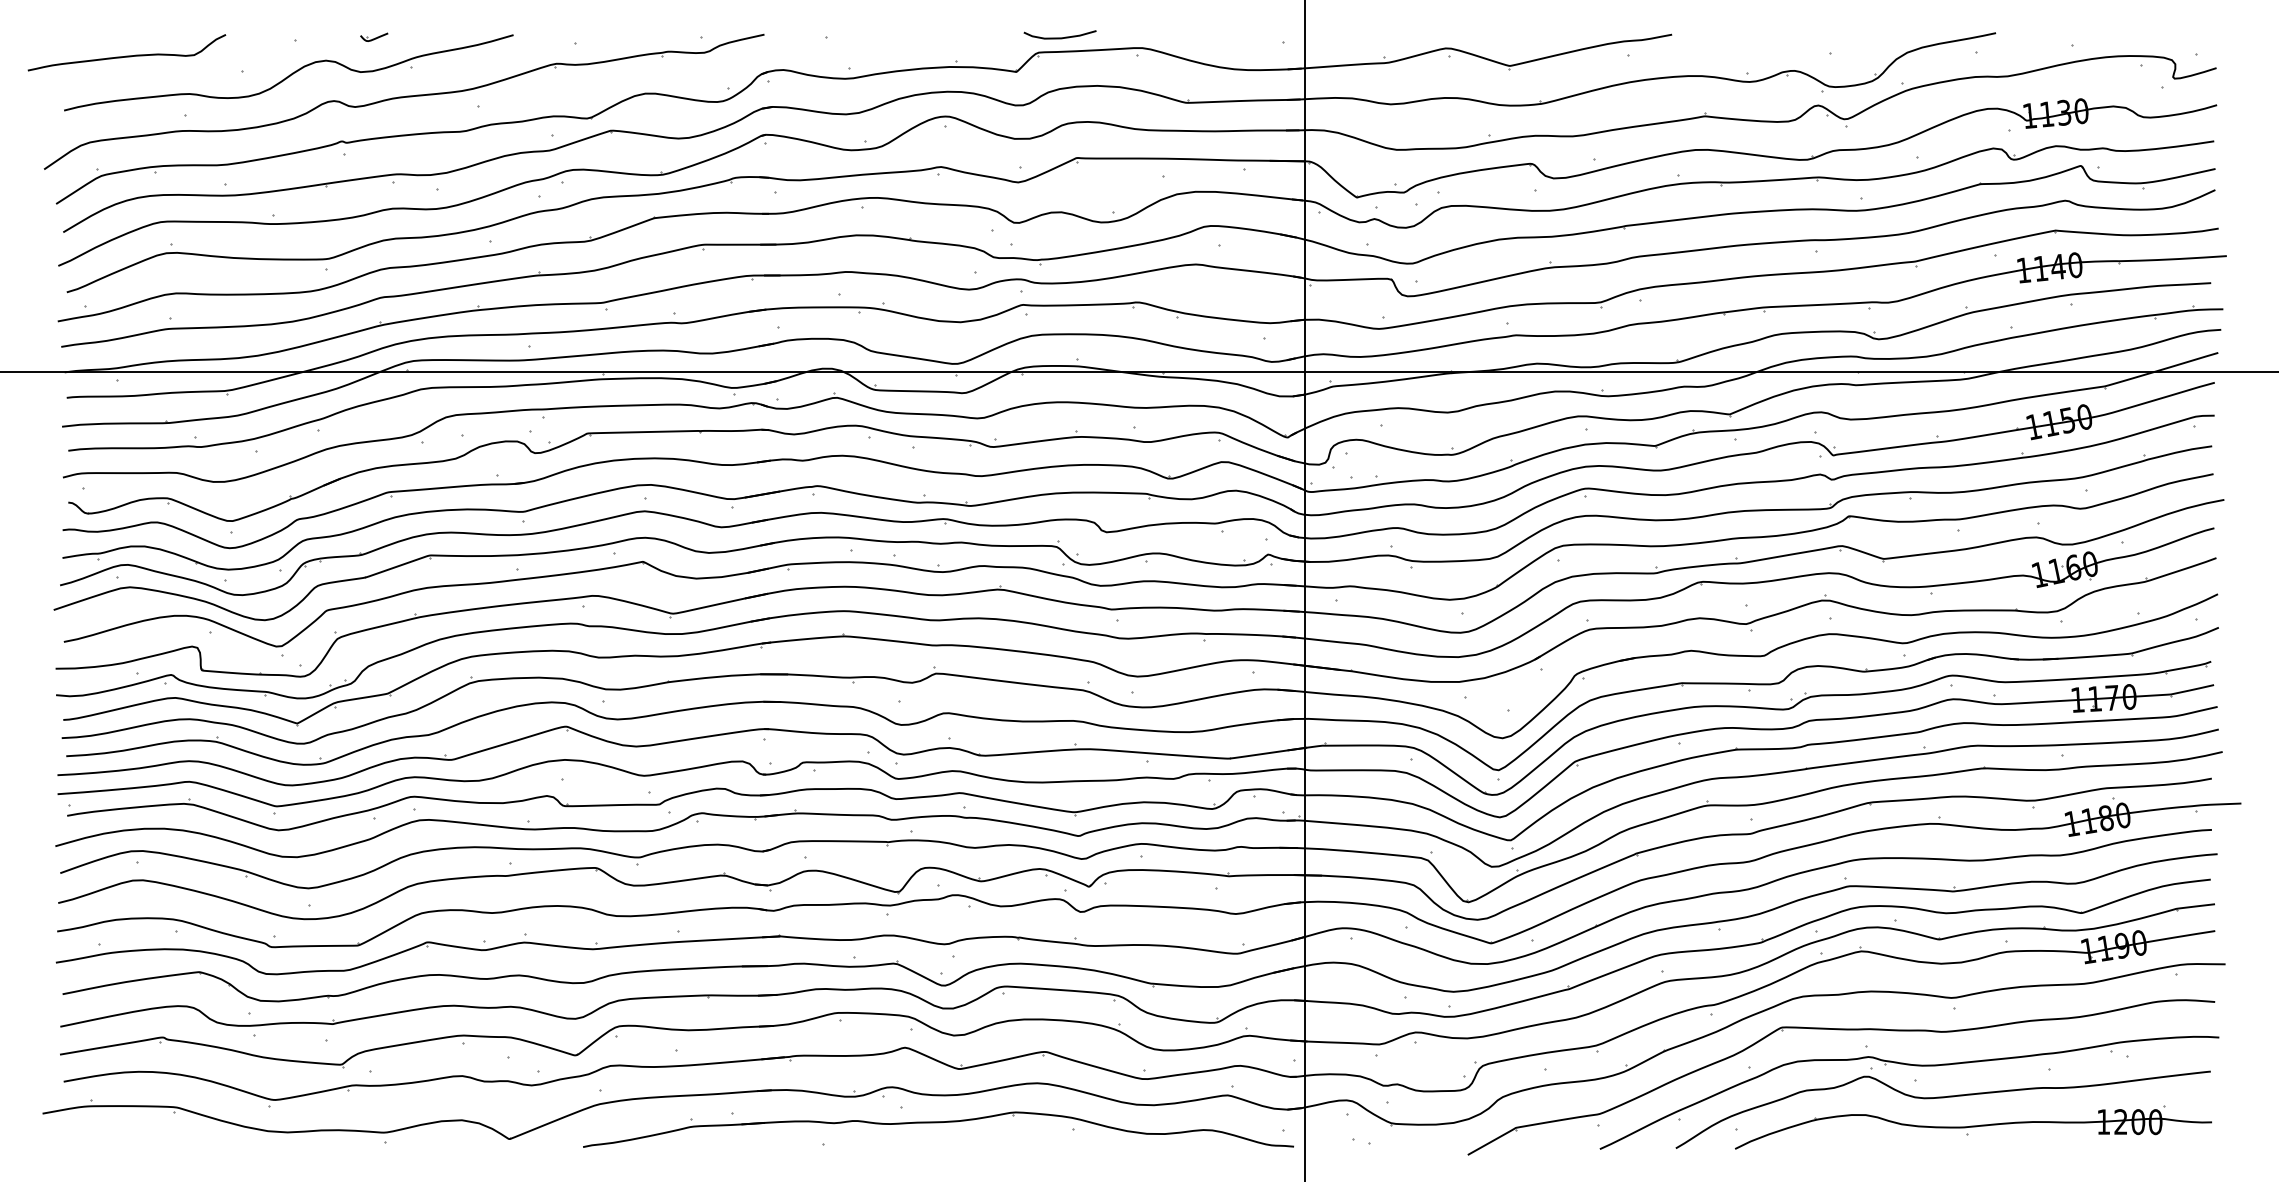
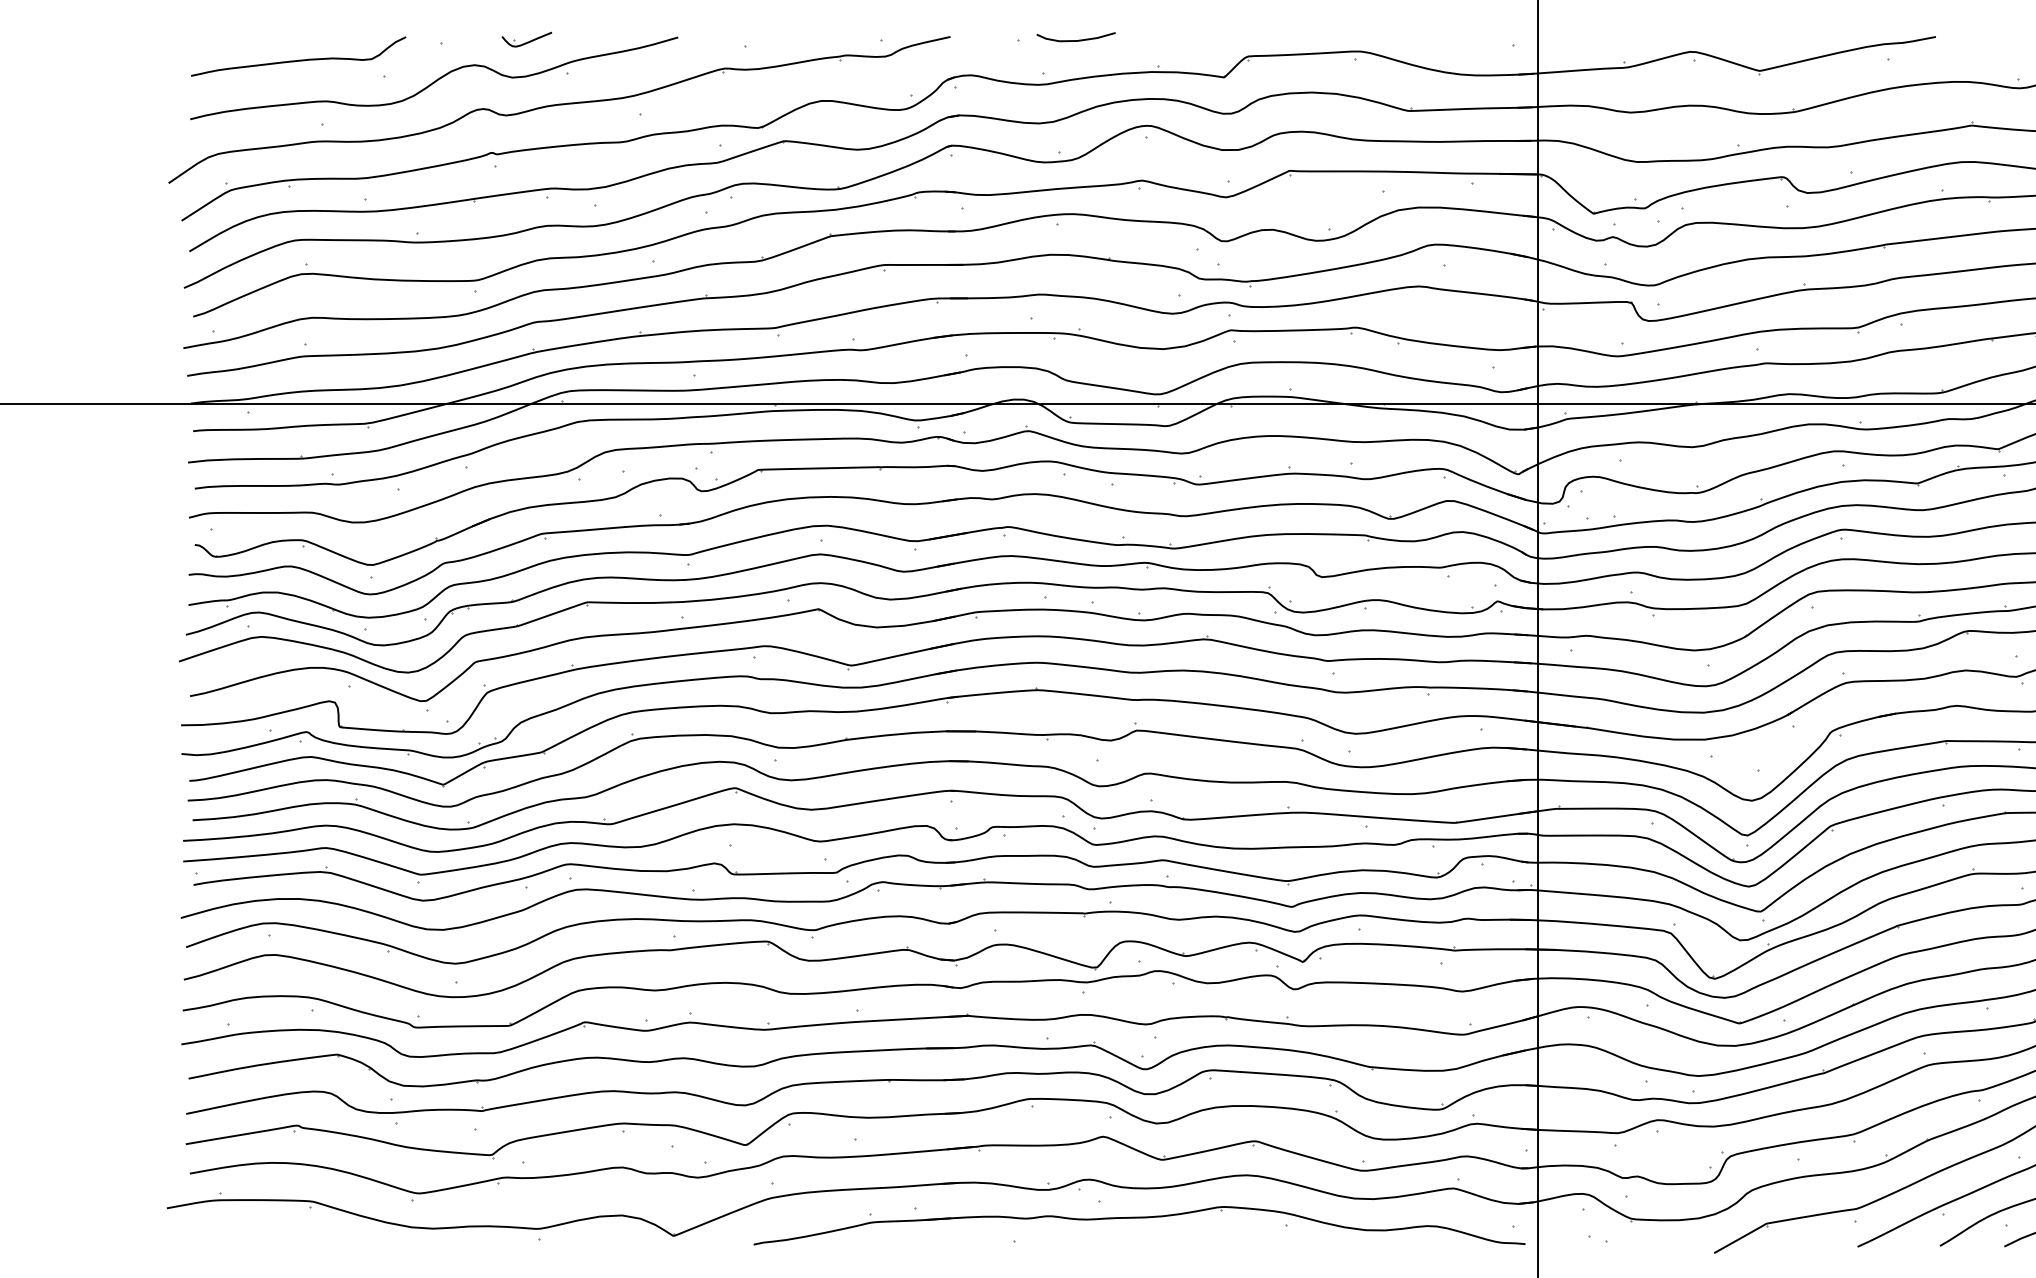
part: (374, 37) -> (527, 40), size x1.67
curve: (1059, 37) -> (1075, 40), moved
curve: (126, 55) -> (298, 59), moved

